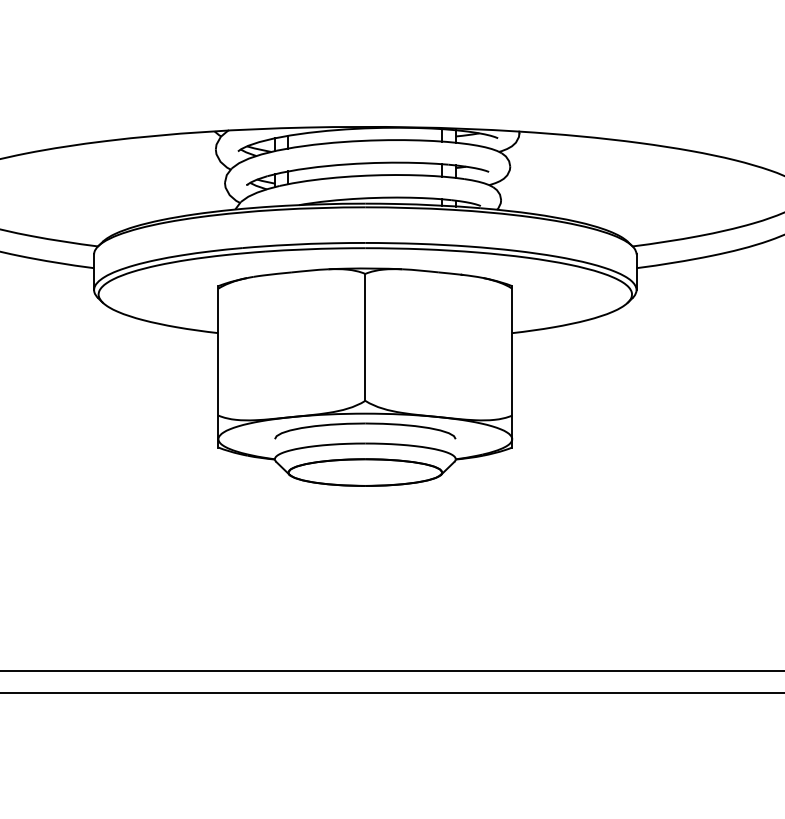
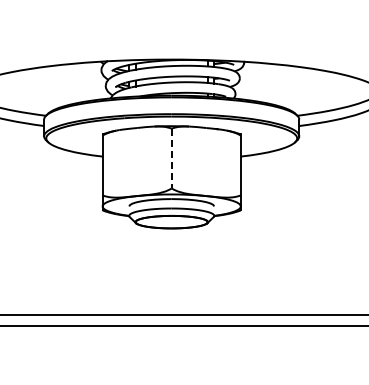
line: (364, 337) -> (171, 158), solid -> dashed

